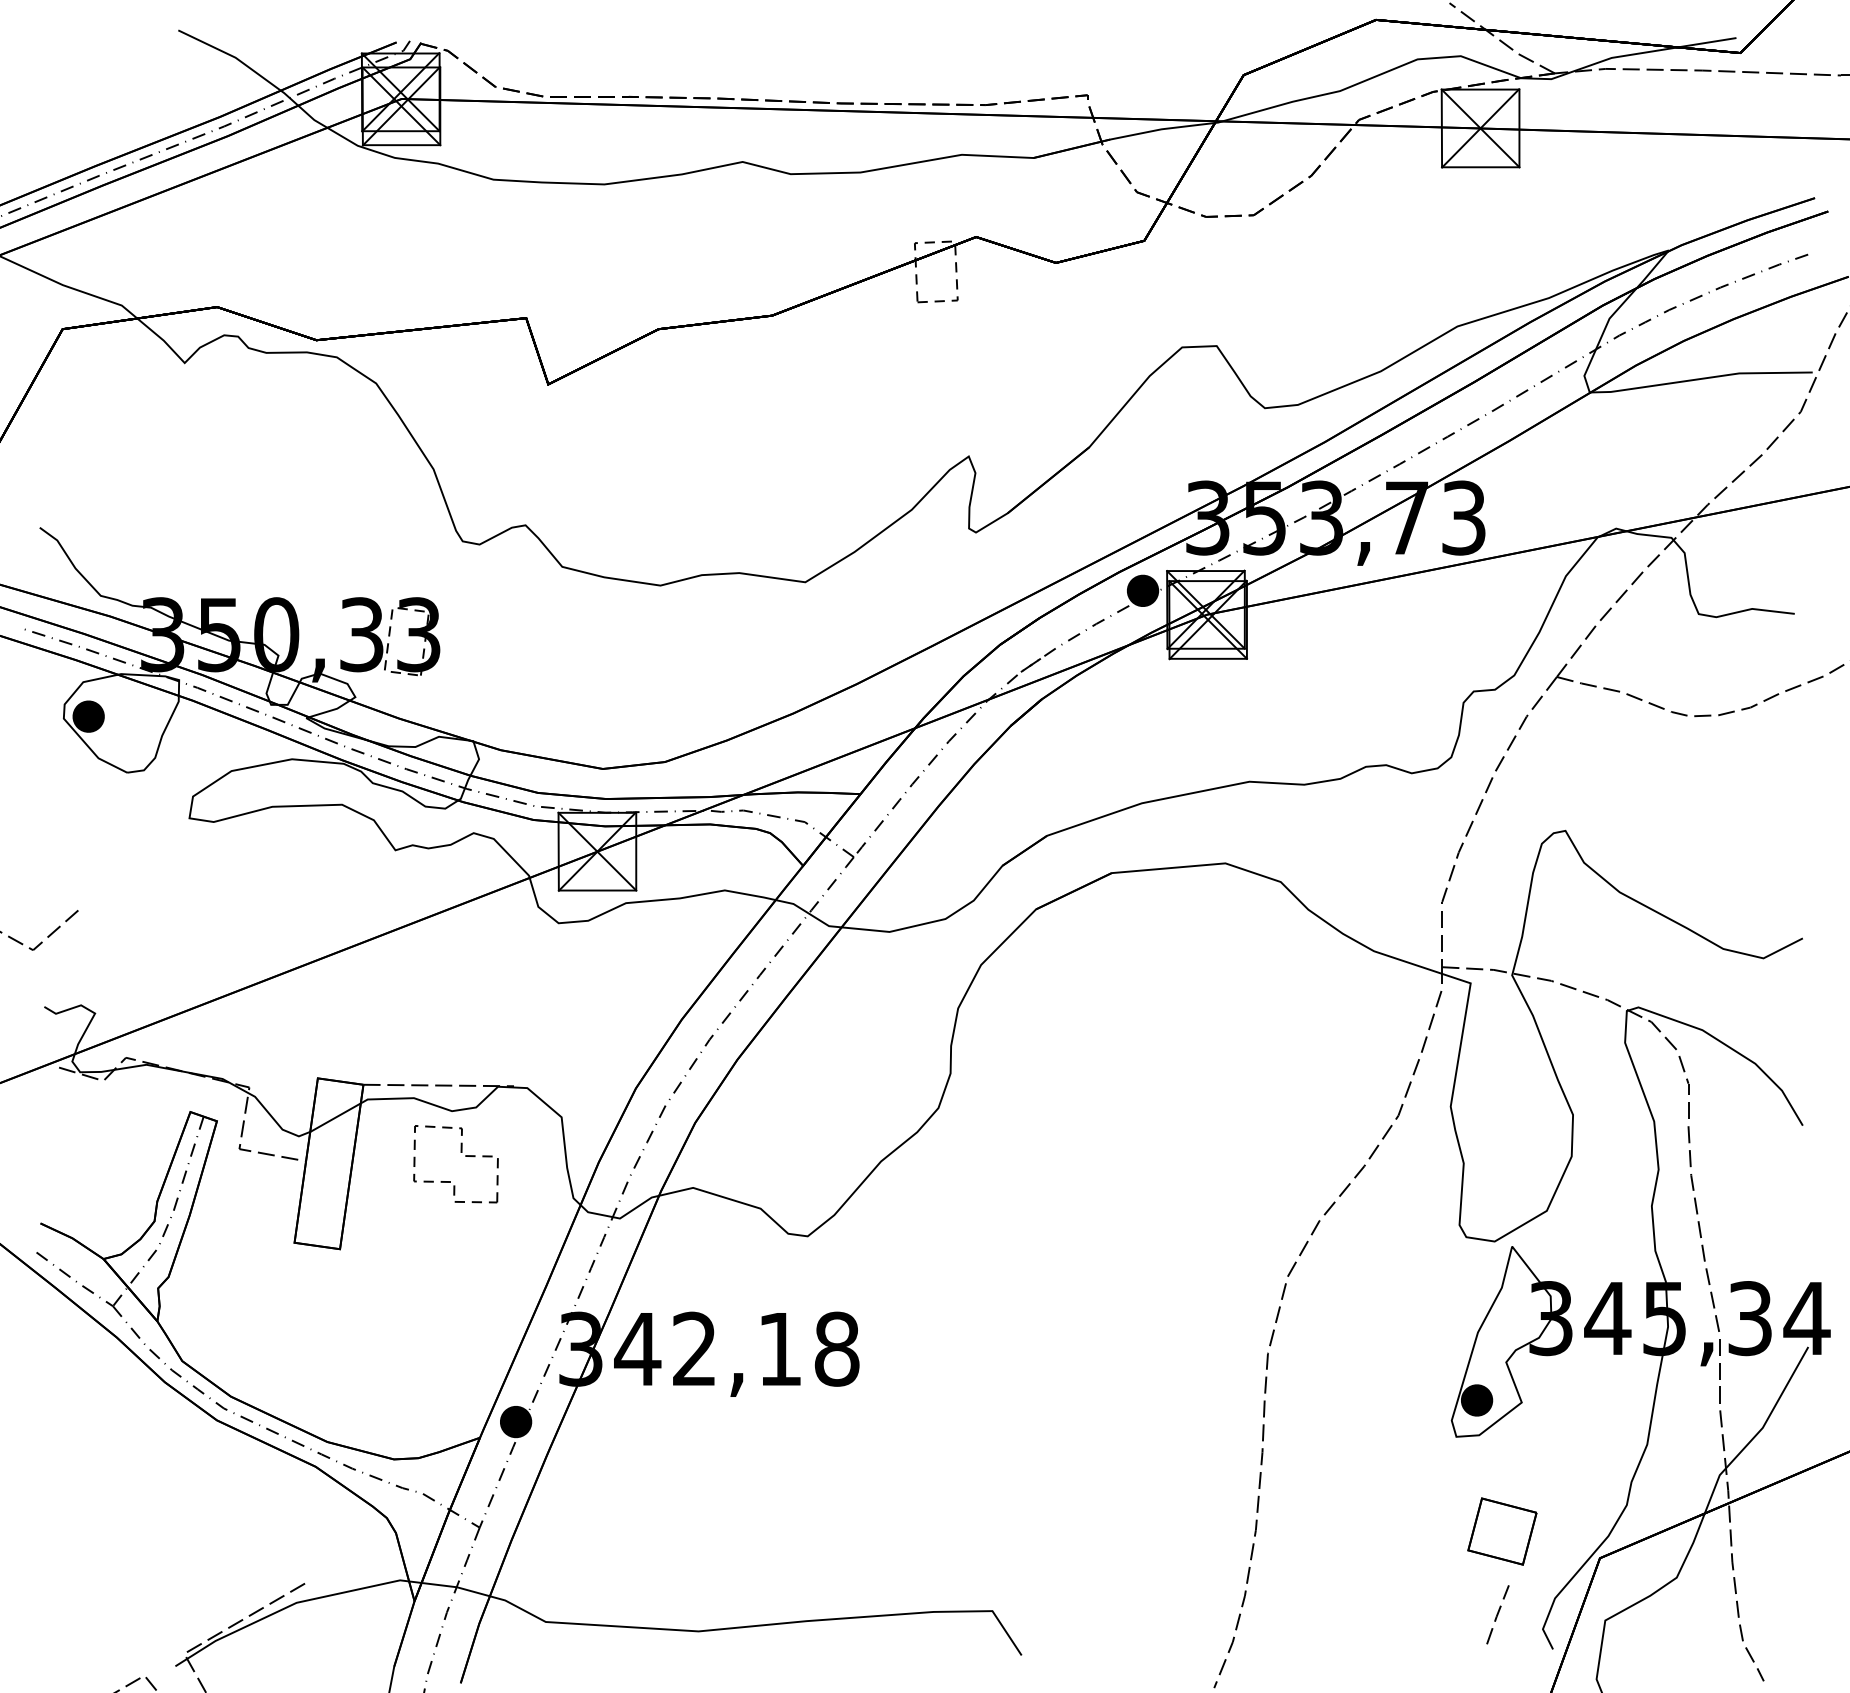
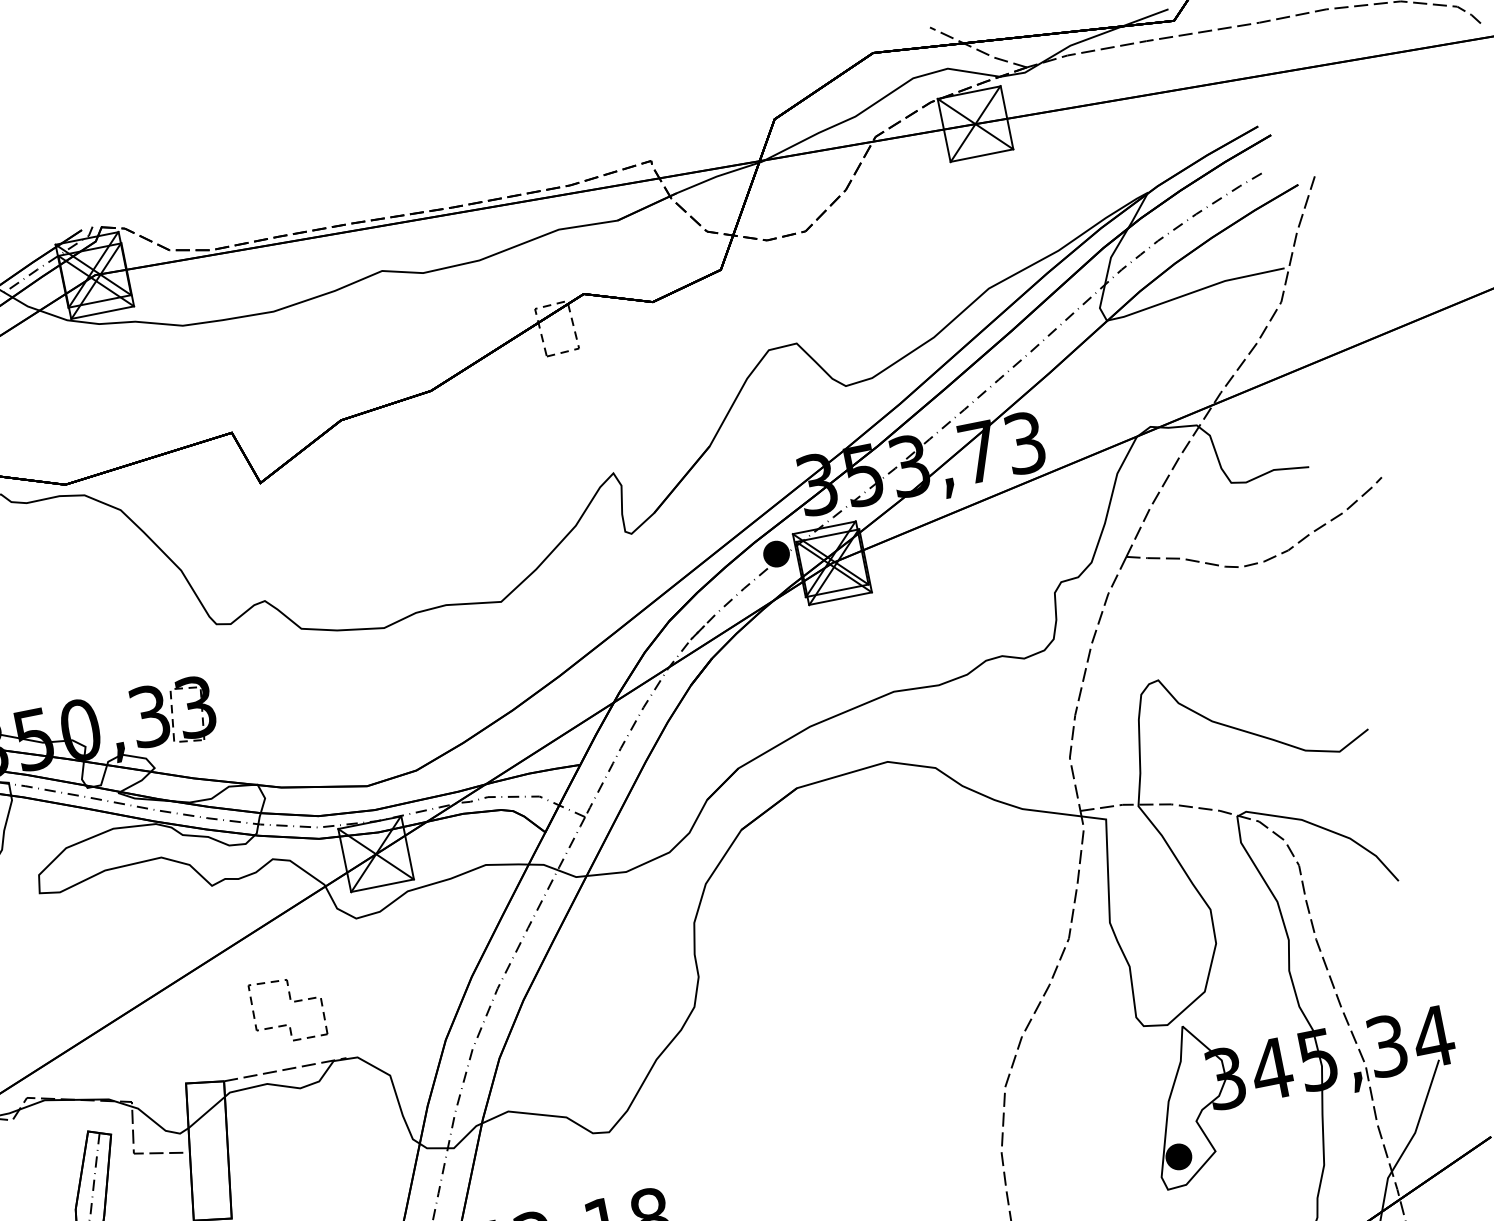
part: (465, 1156) -> (294, 1002), moved

